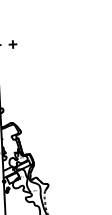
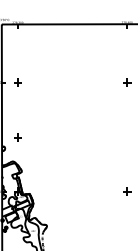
part: (15, 98) -> (17, 137), added

